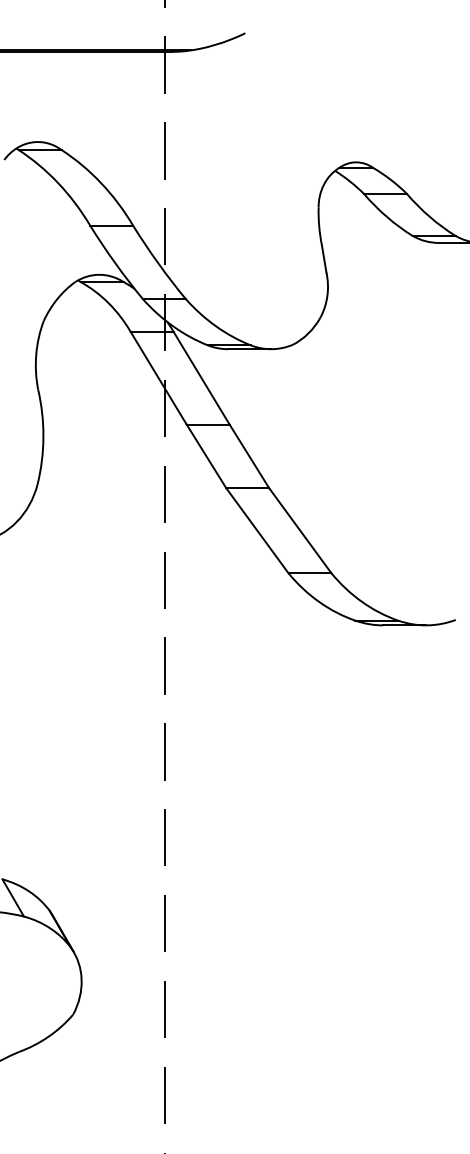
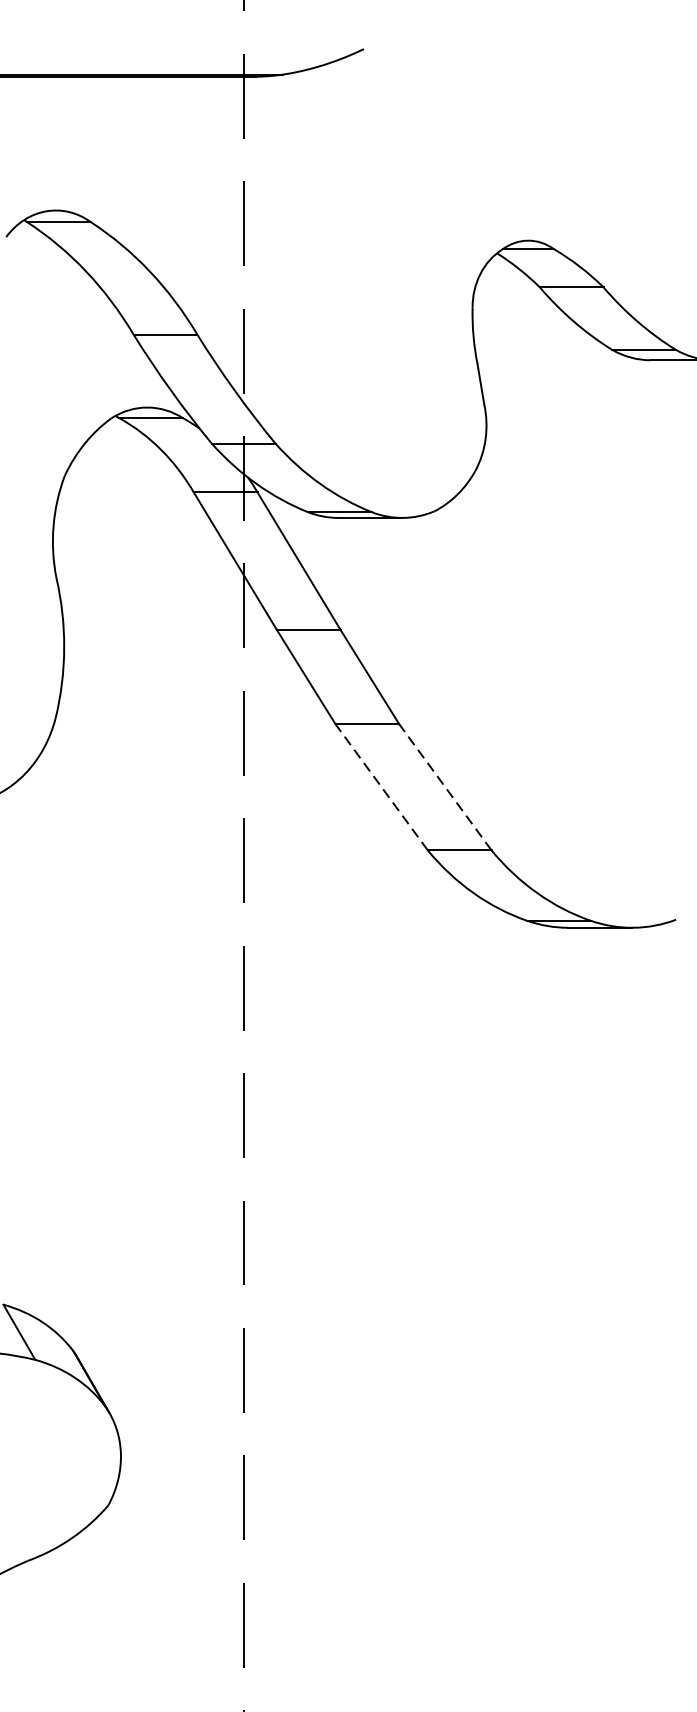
line: (257, 530) -> (381, 786), solid -> dashed
line: (300, 530) -> (445, 786), solid -> dashed

